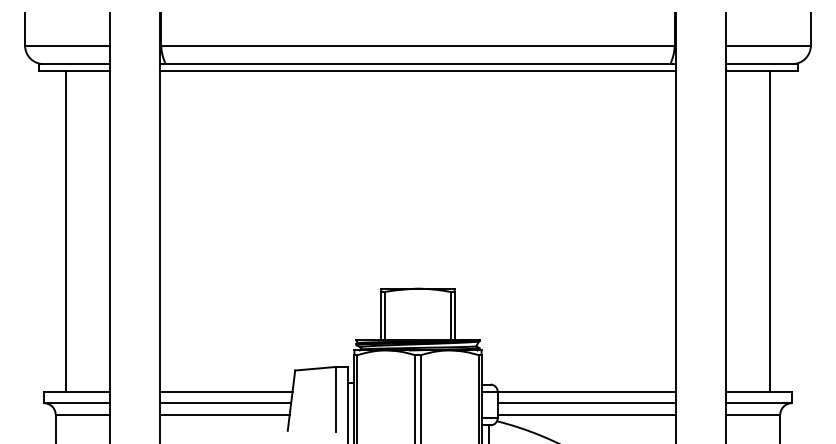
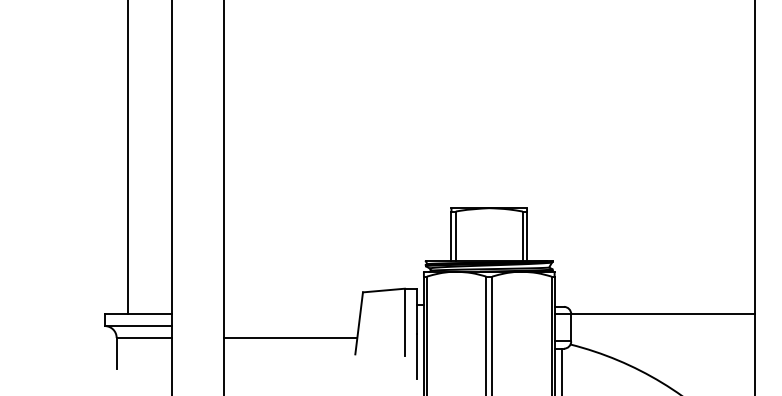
line: (225, 391) -> (291, 313), removed
line: (225, 403) -> (291, 326), removed
line: (586, 403) -> (662, 326), removed
line: (586, 414) -> (662, 337), removed

